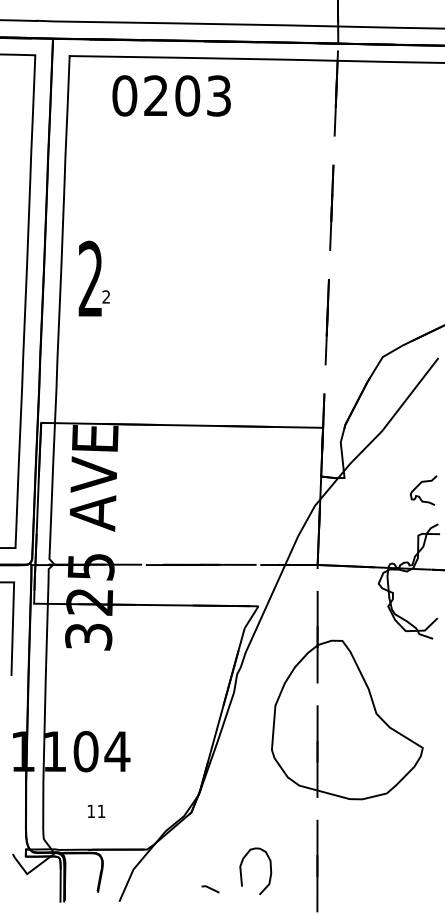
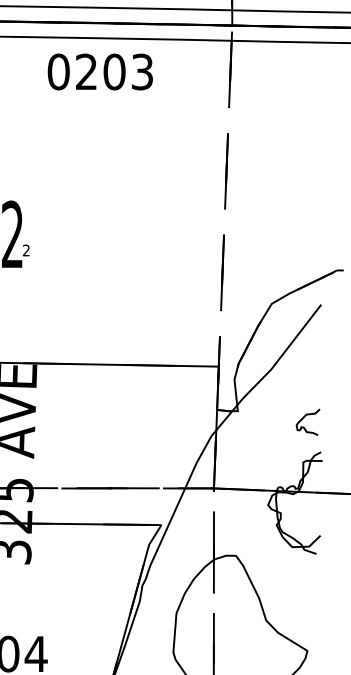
text: (171, 95) -> (100, 71), moved

